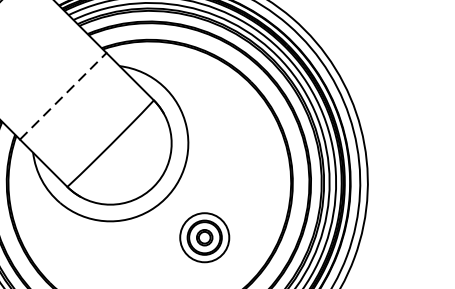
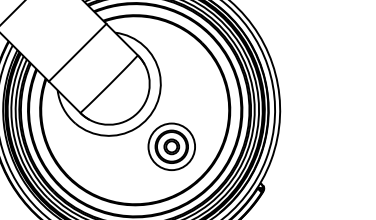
line: (63, 95) -> (77, 52), dashed -> solid
part: (204, 237) -> (171, 146), size x1.43

